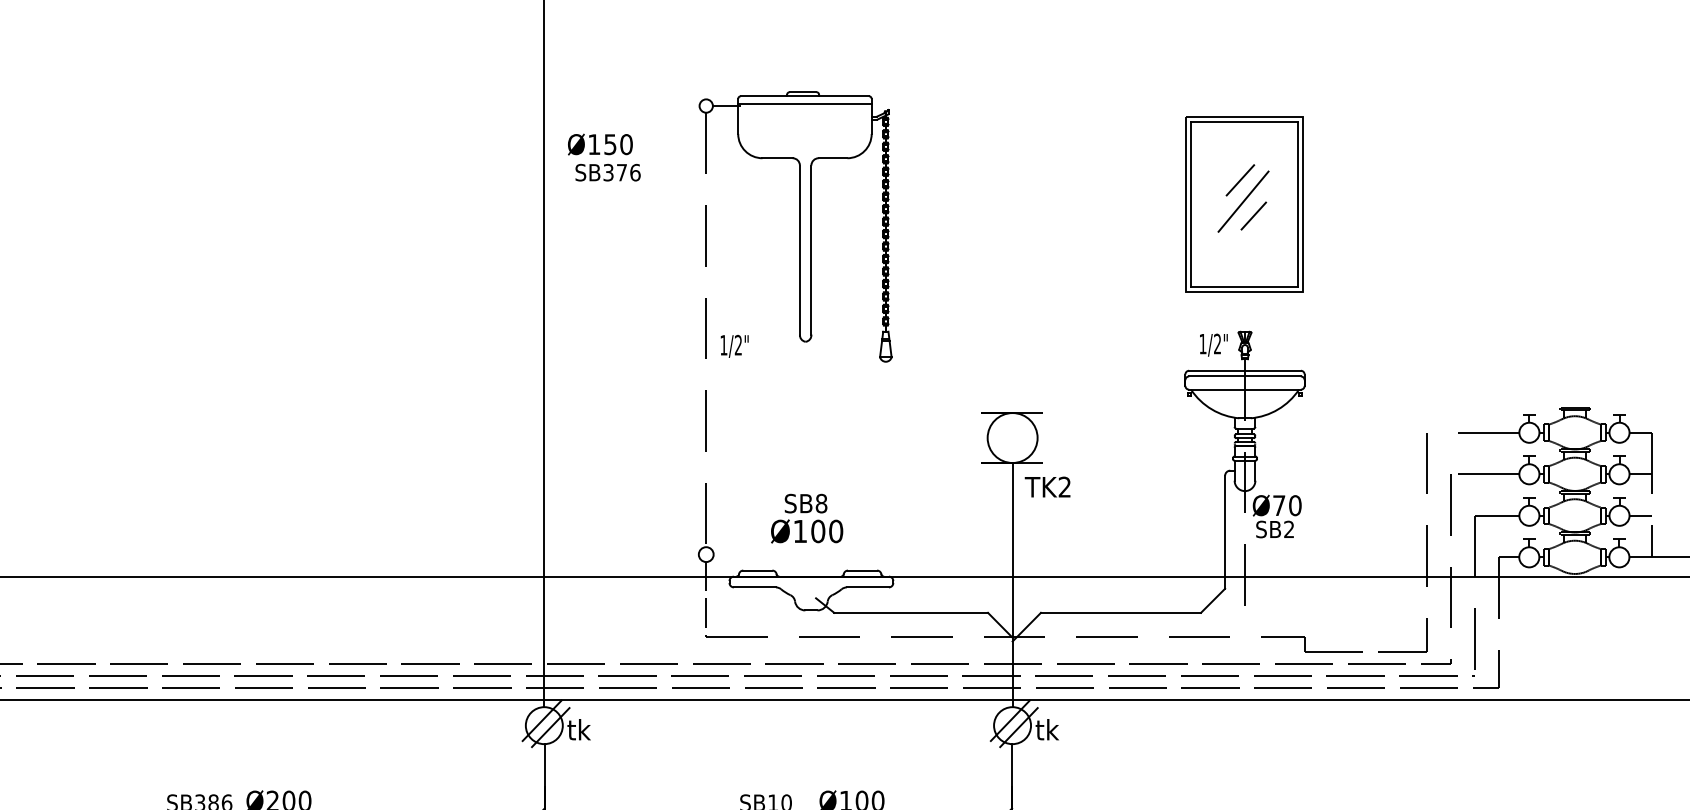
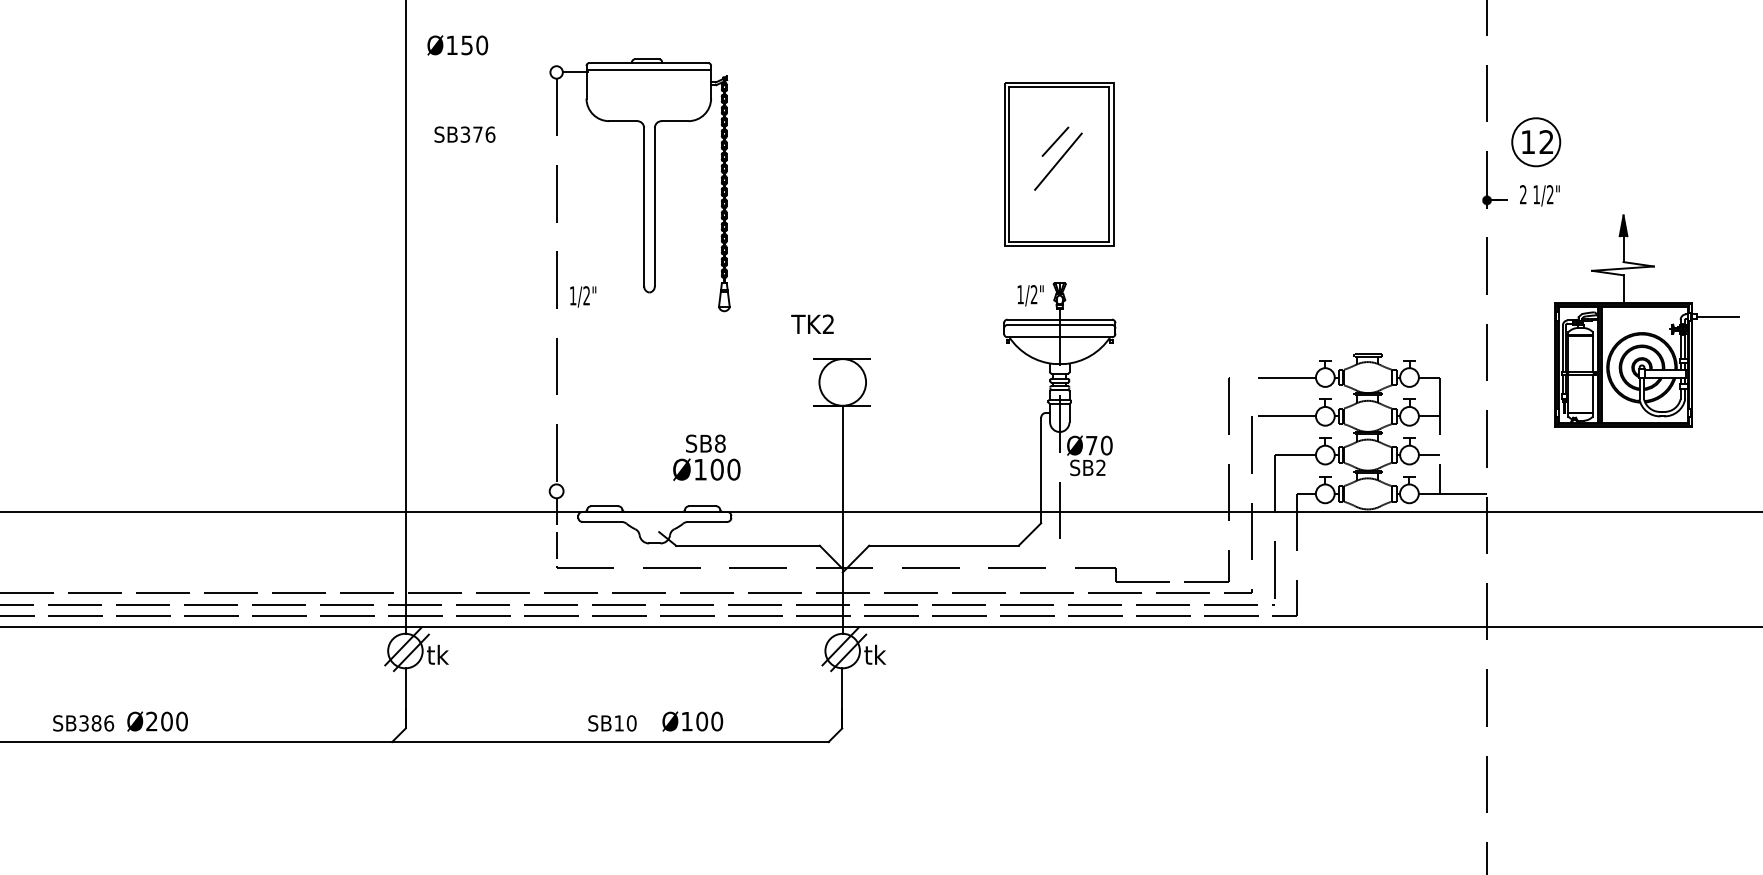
text: (600, 144) -> (457, 45), moved
line: (1253, 215) -> (1067, 174), removed
text: (1047, 486) -> (812, 323), moved
text: (806, 518) -> (706, 457), moved

